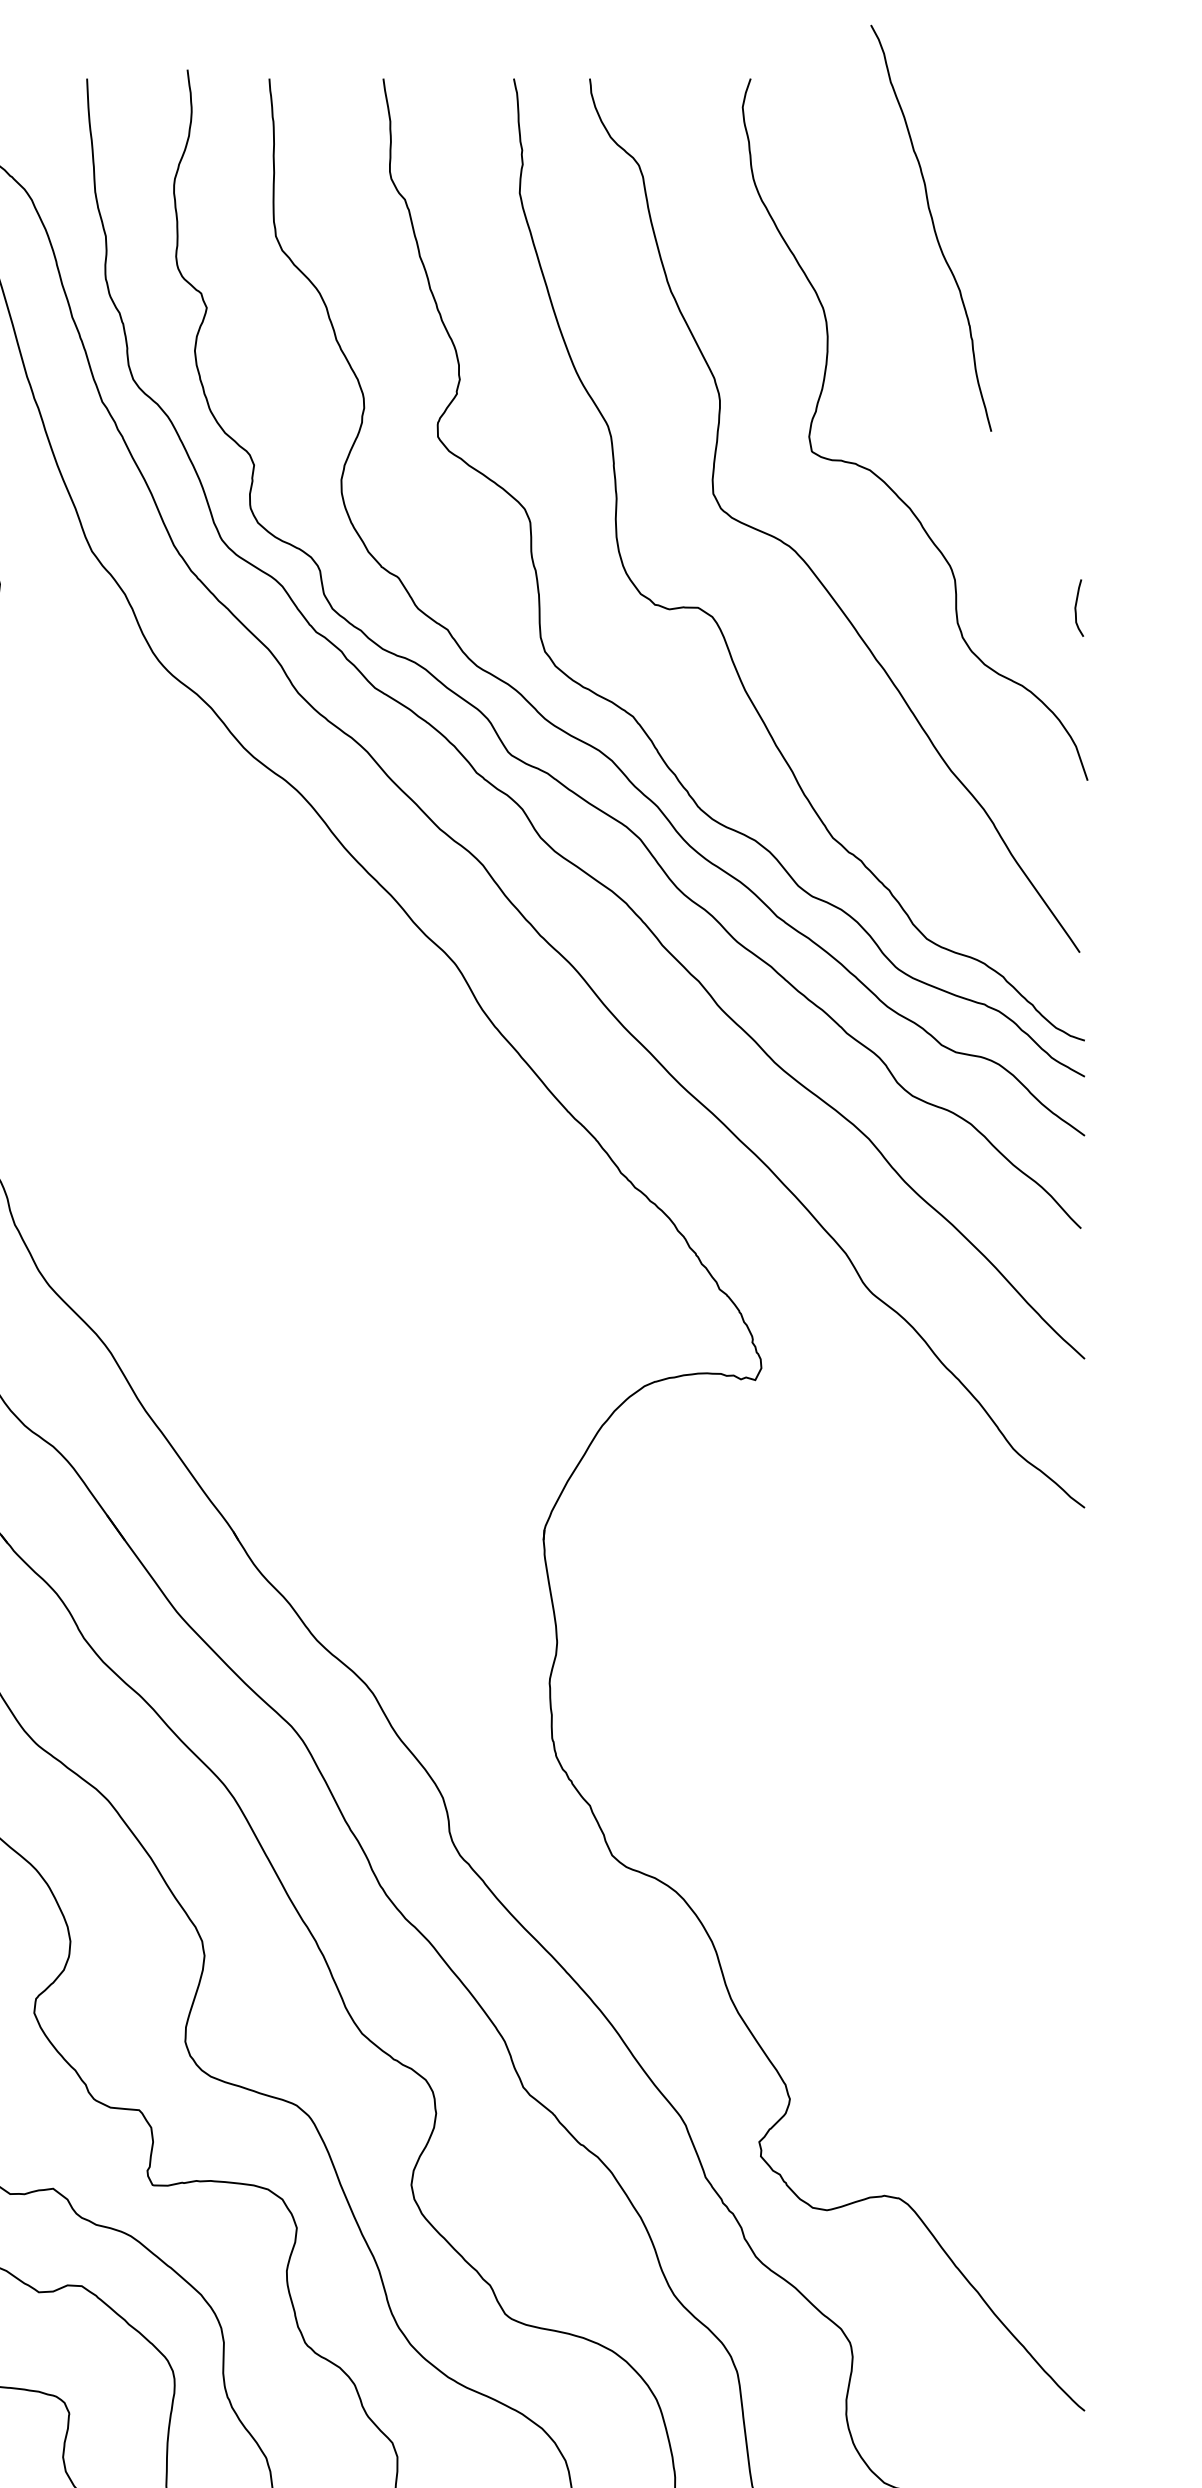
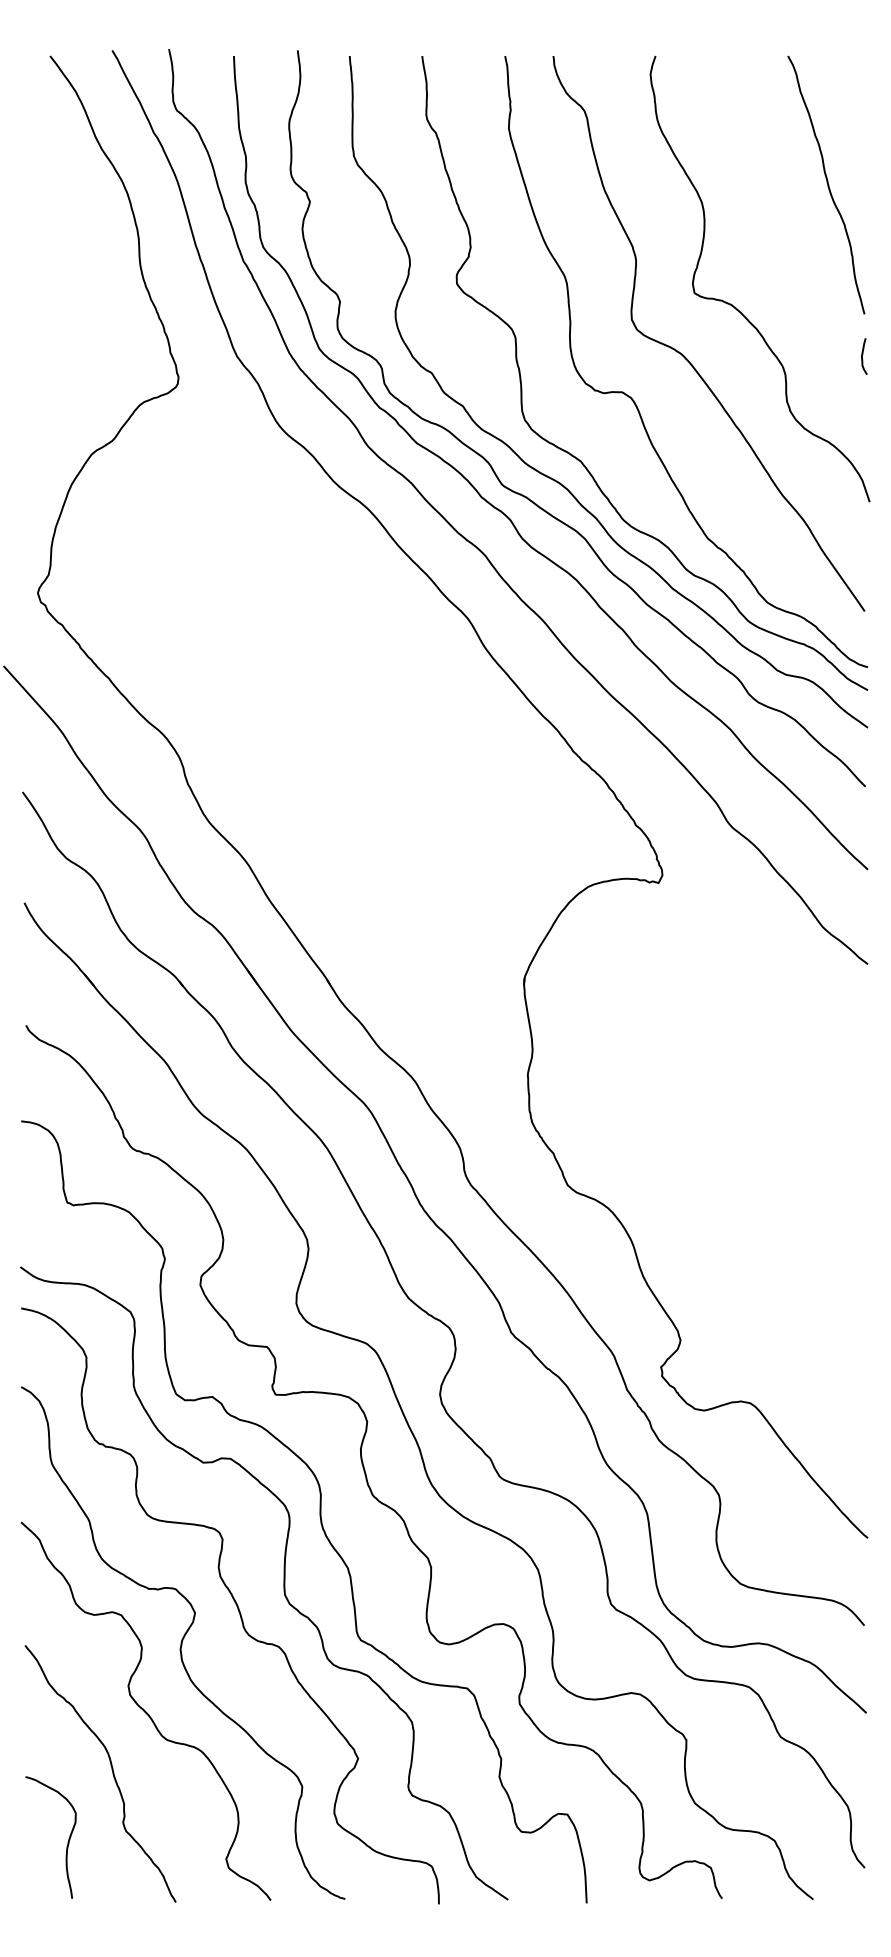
curve: (933, 227) -> (827, 184), moved
curve: (1076, 608) -> (862, 356), moved

